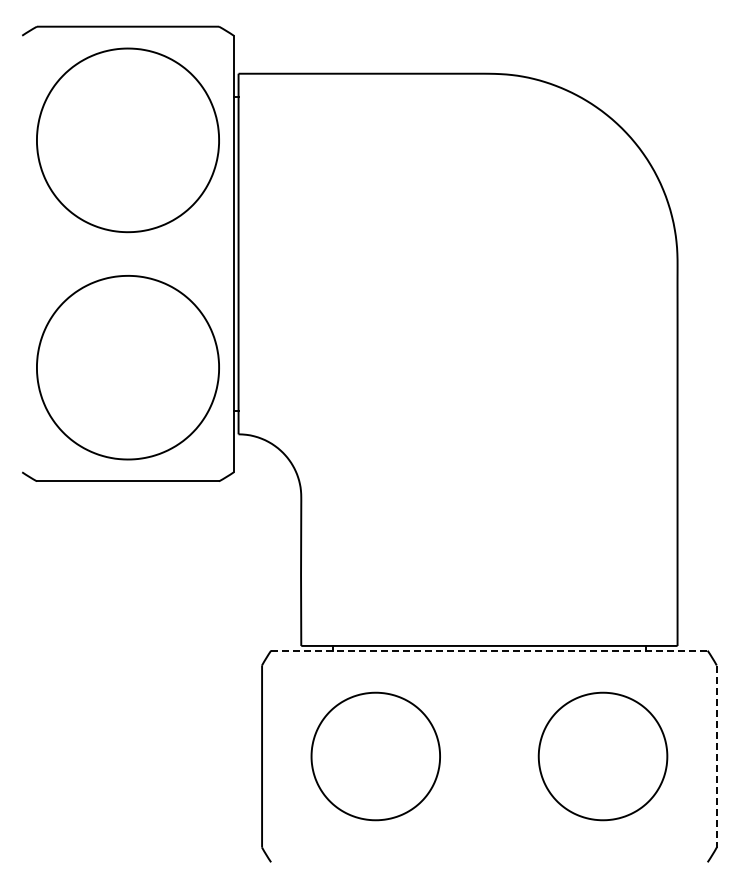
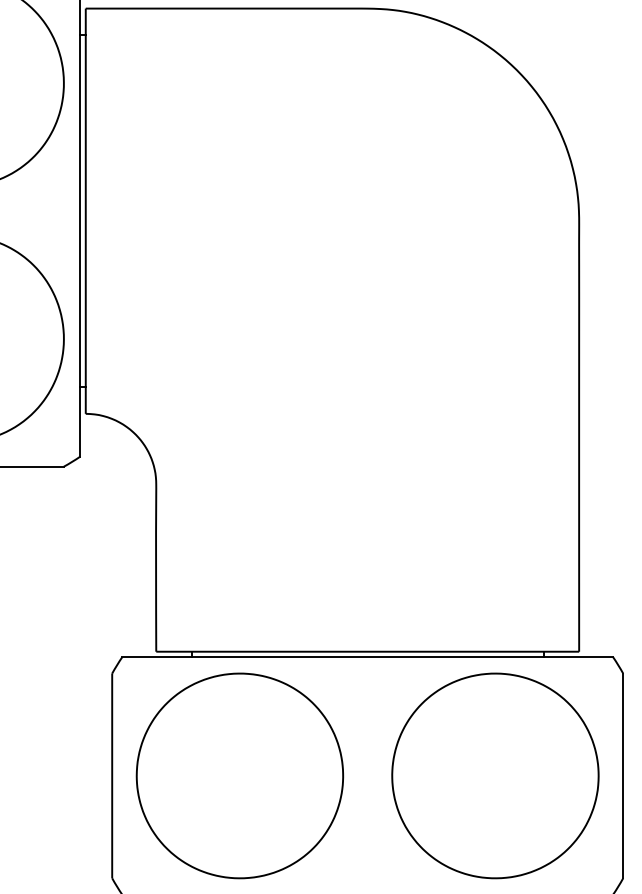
line: (489, 650) -> (367, 656), dashed -> solid
part: (375, 756) -> (239, 775), size x1.43
part: (602, 756) -> (494, 775), size x1.43
line: (716, 757) -> (622, 777), dashed -> solid

